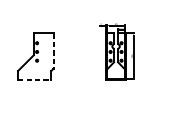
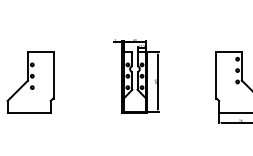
line: (54, 51) -> (54, 75), dashed -> solid
line: (34, 79) -> (29, 112), dashed -> solid

